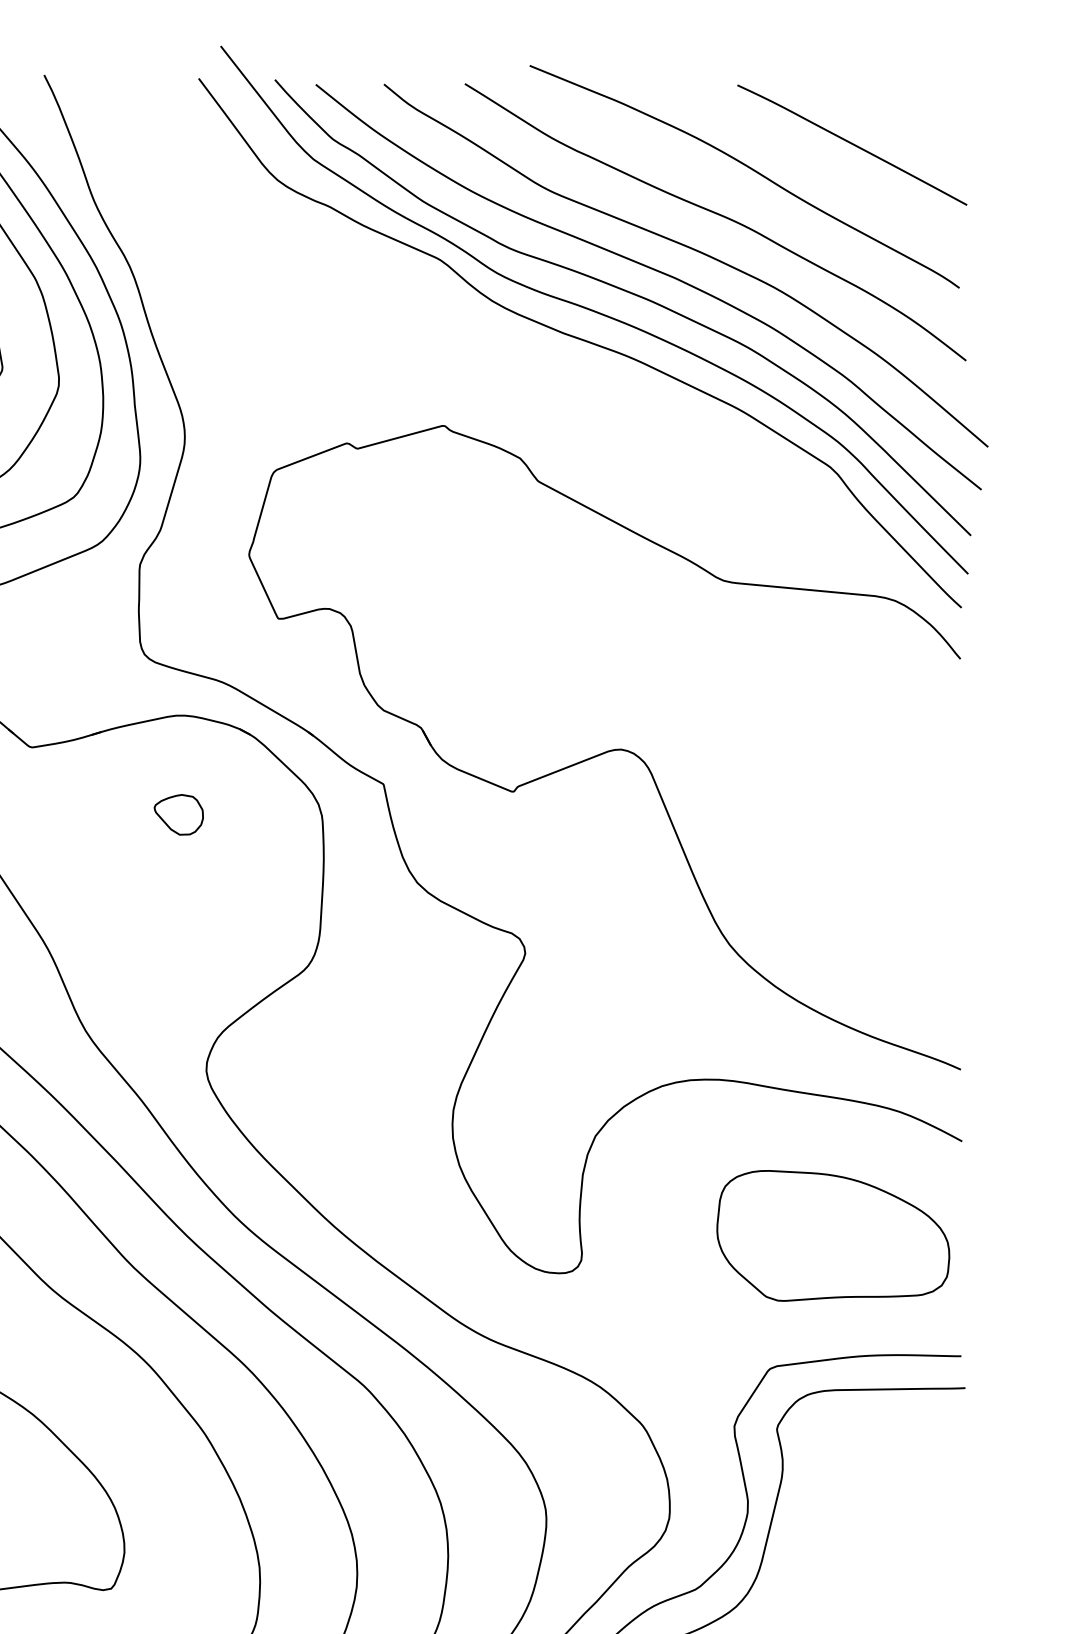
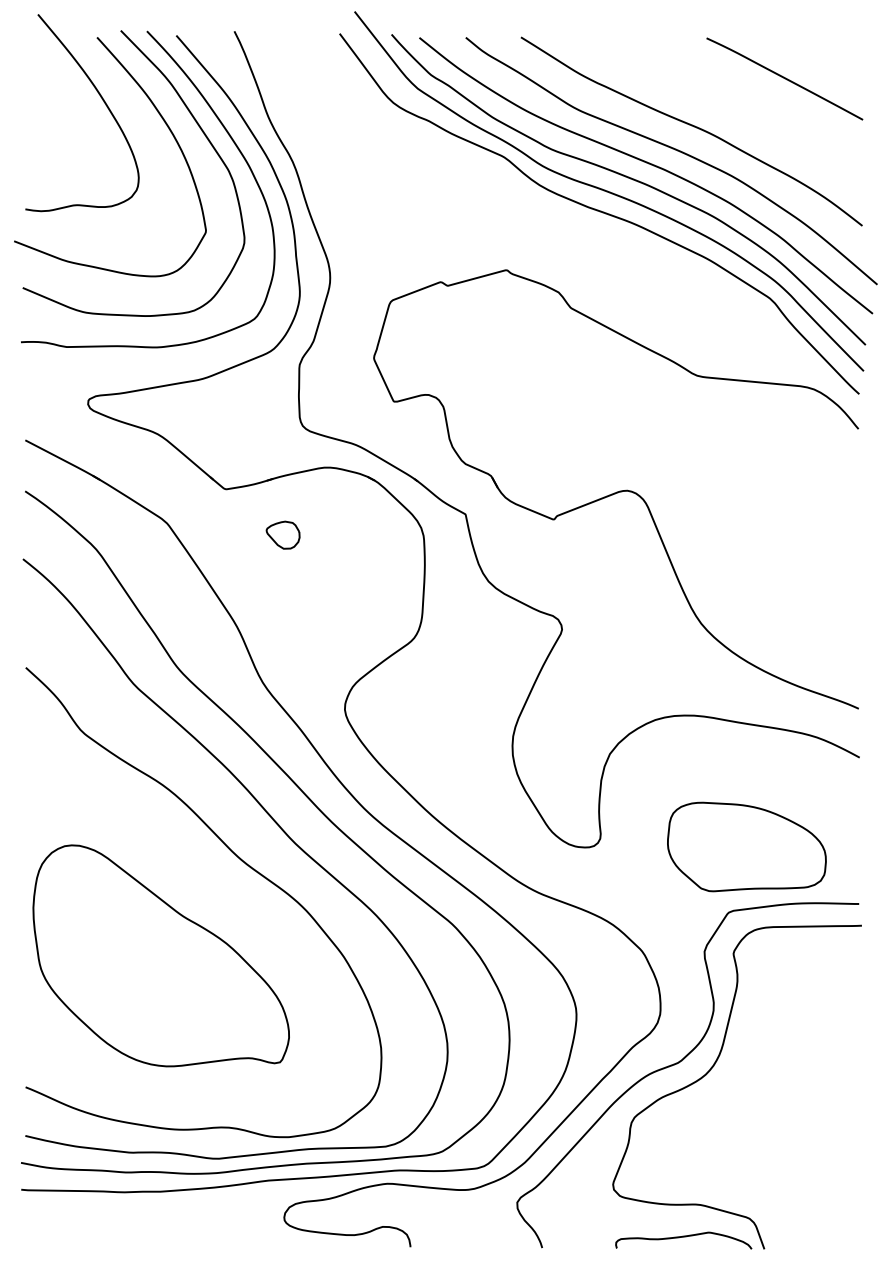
curve: (749, 169) -> (714, 95), removed
part: (177, 813) -> (282, 534), moved
part: (832, 1235) -> (746, 846), moved

